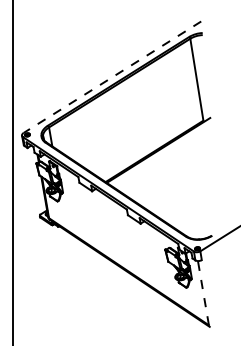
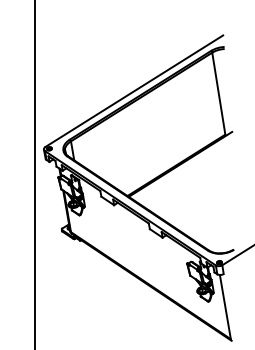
line: (112, 77) -> (134, 91), dashed -> solid
line: (203, 293) -> (225, 307), dashed -> solid

